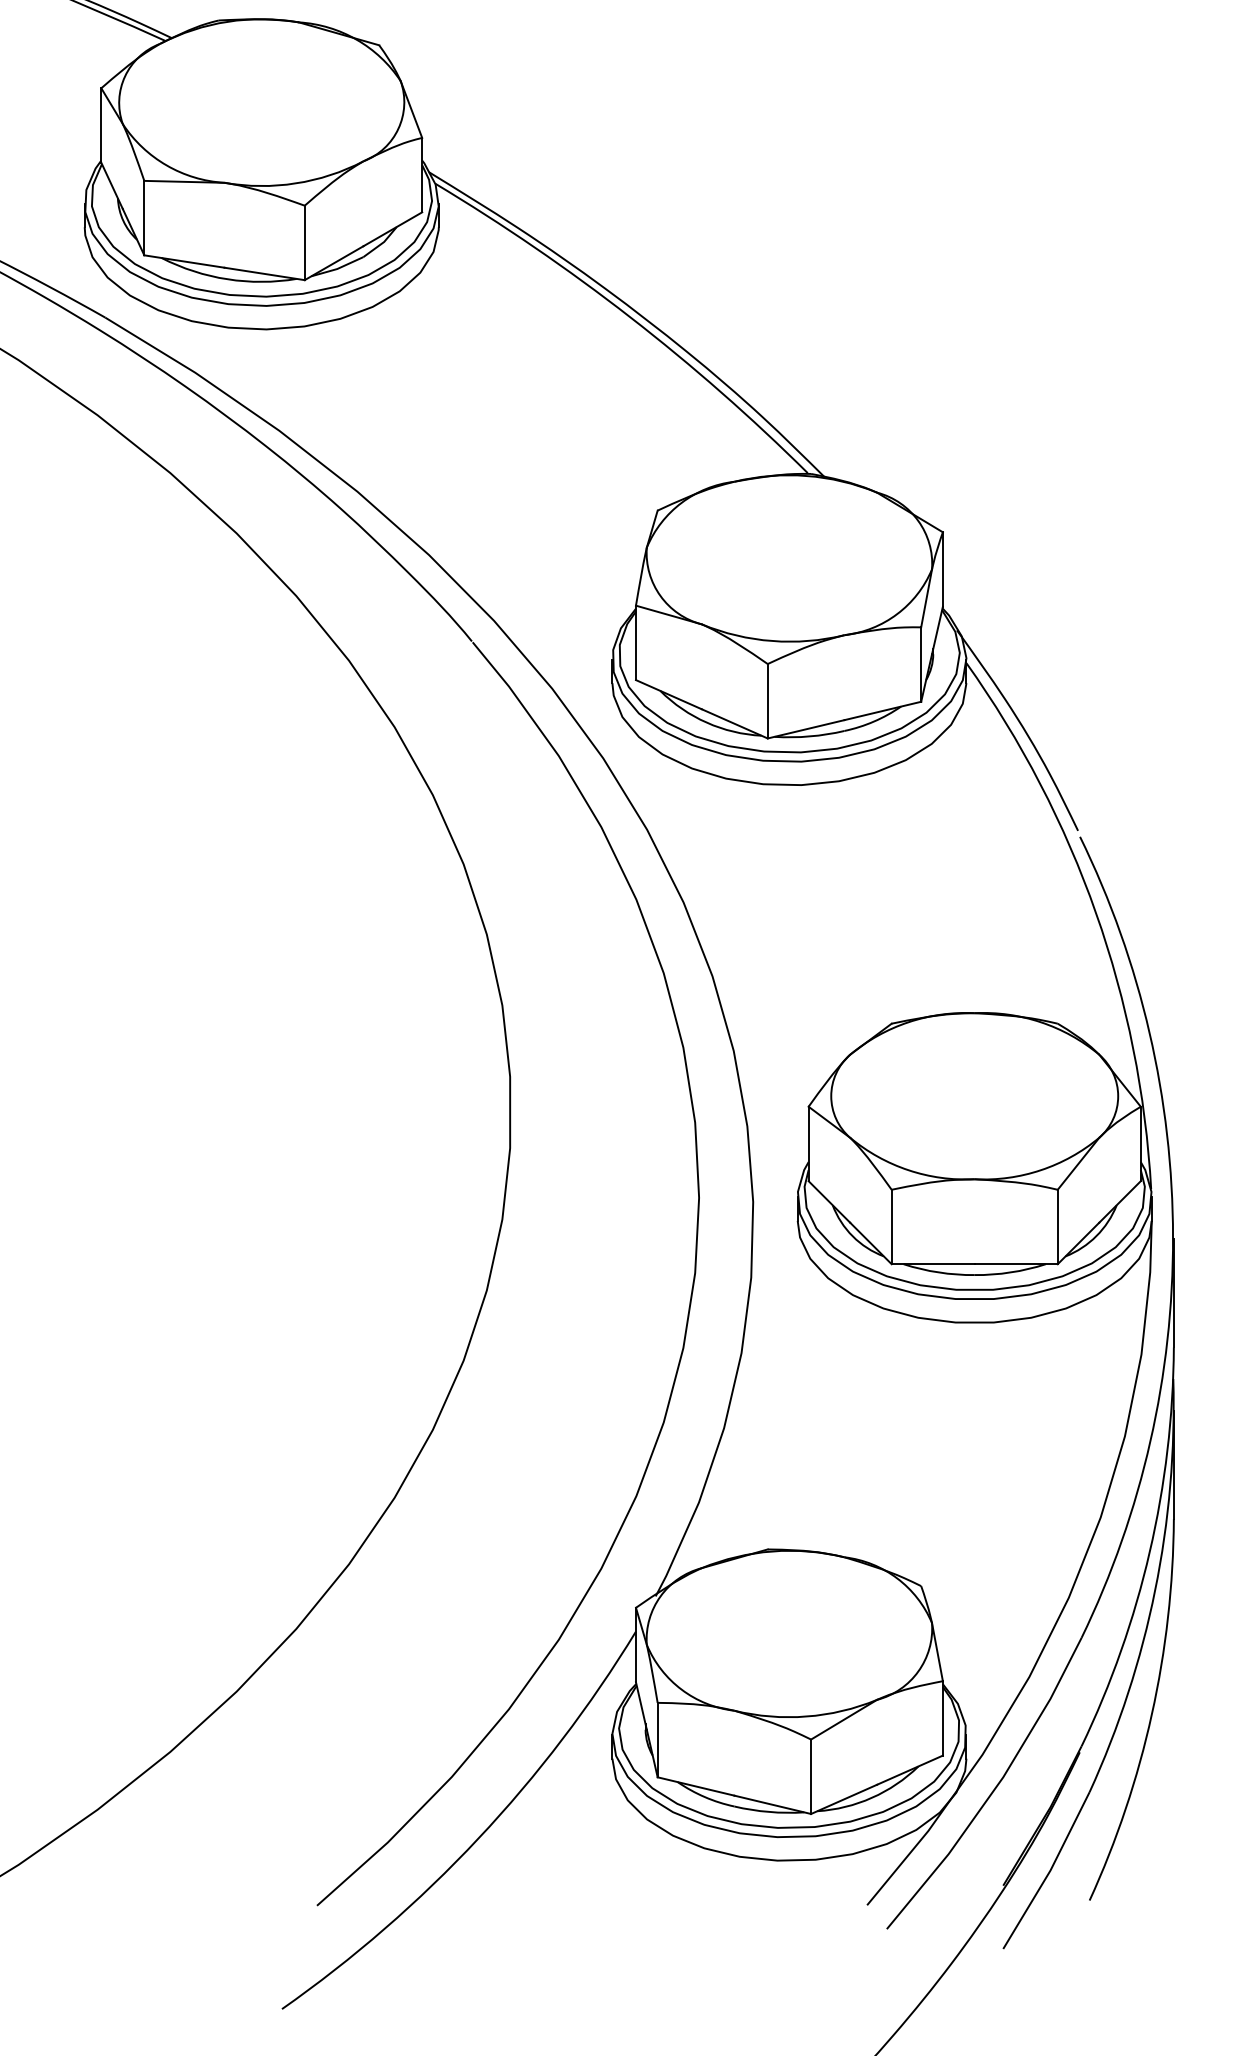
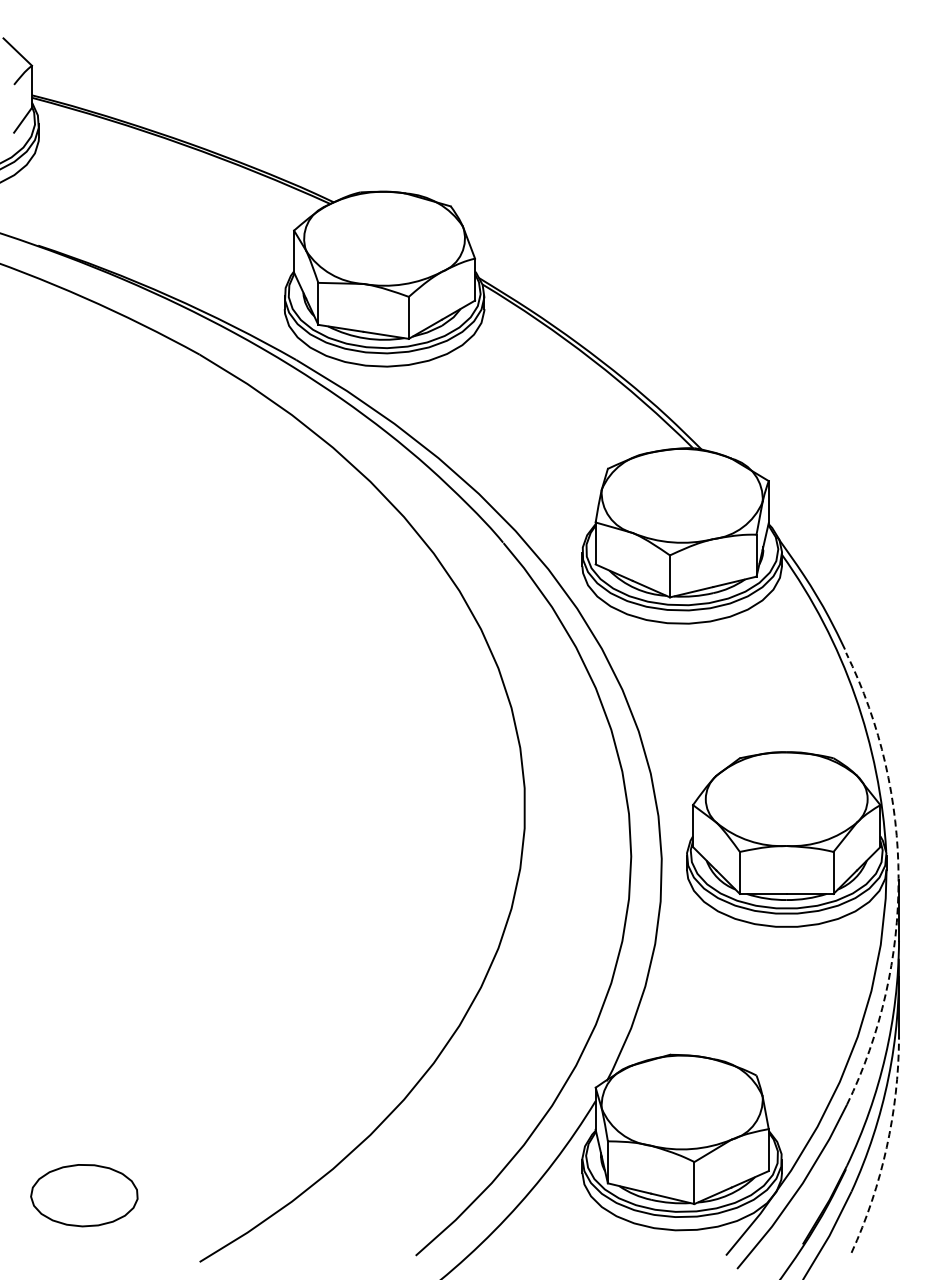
arc: (1172, 1236) -> (898, 878), solid -> dashed
arc: (1151, 1713) -> (886, 1147), solid -> dashed

